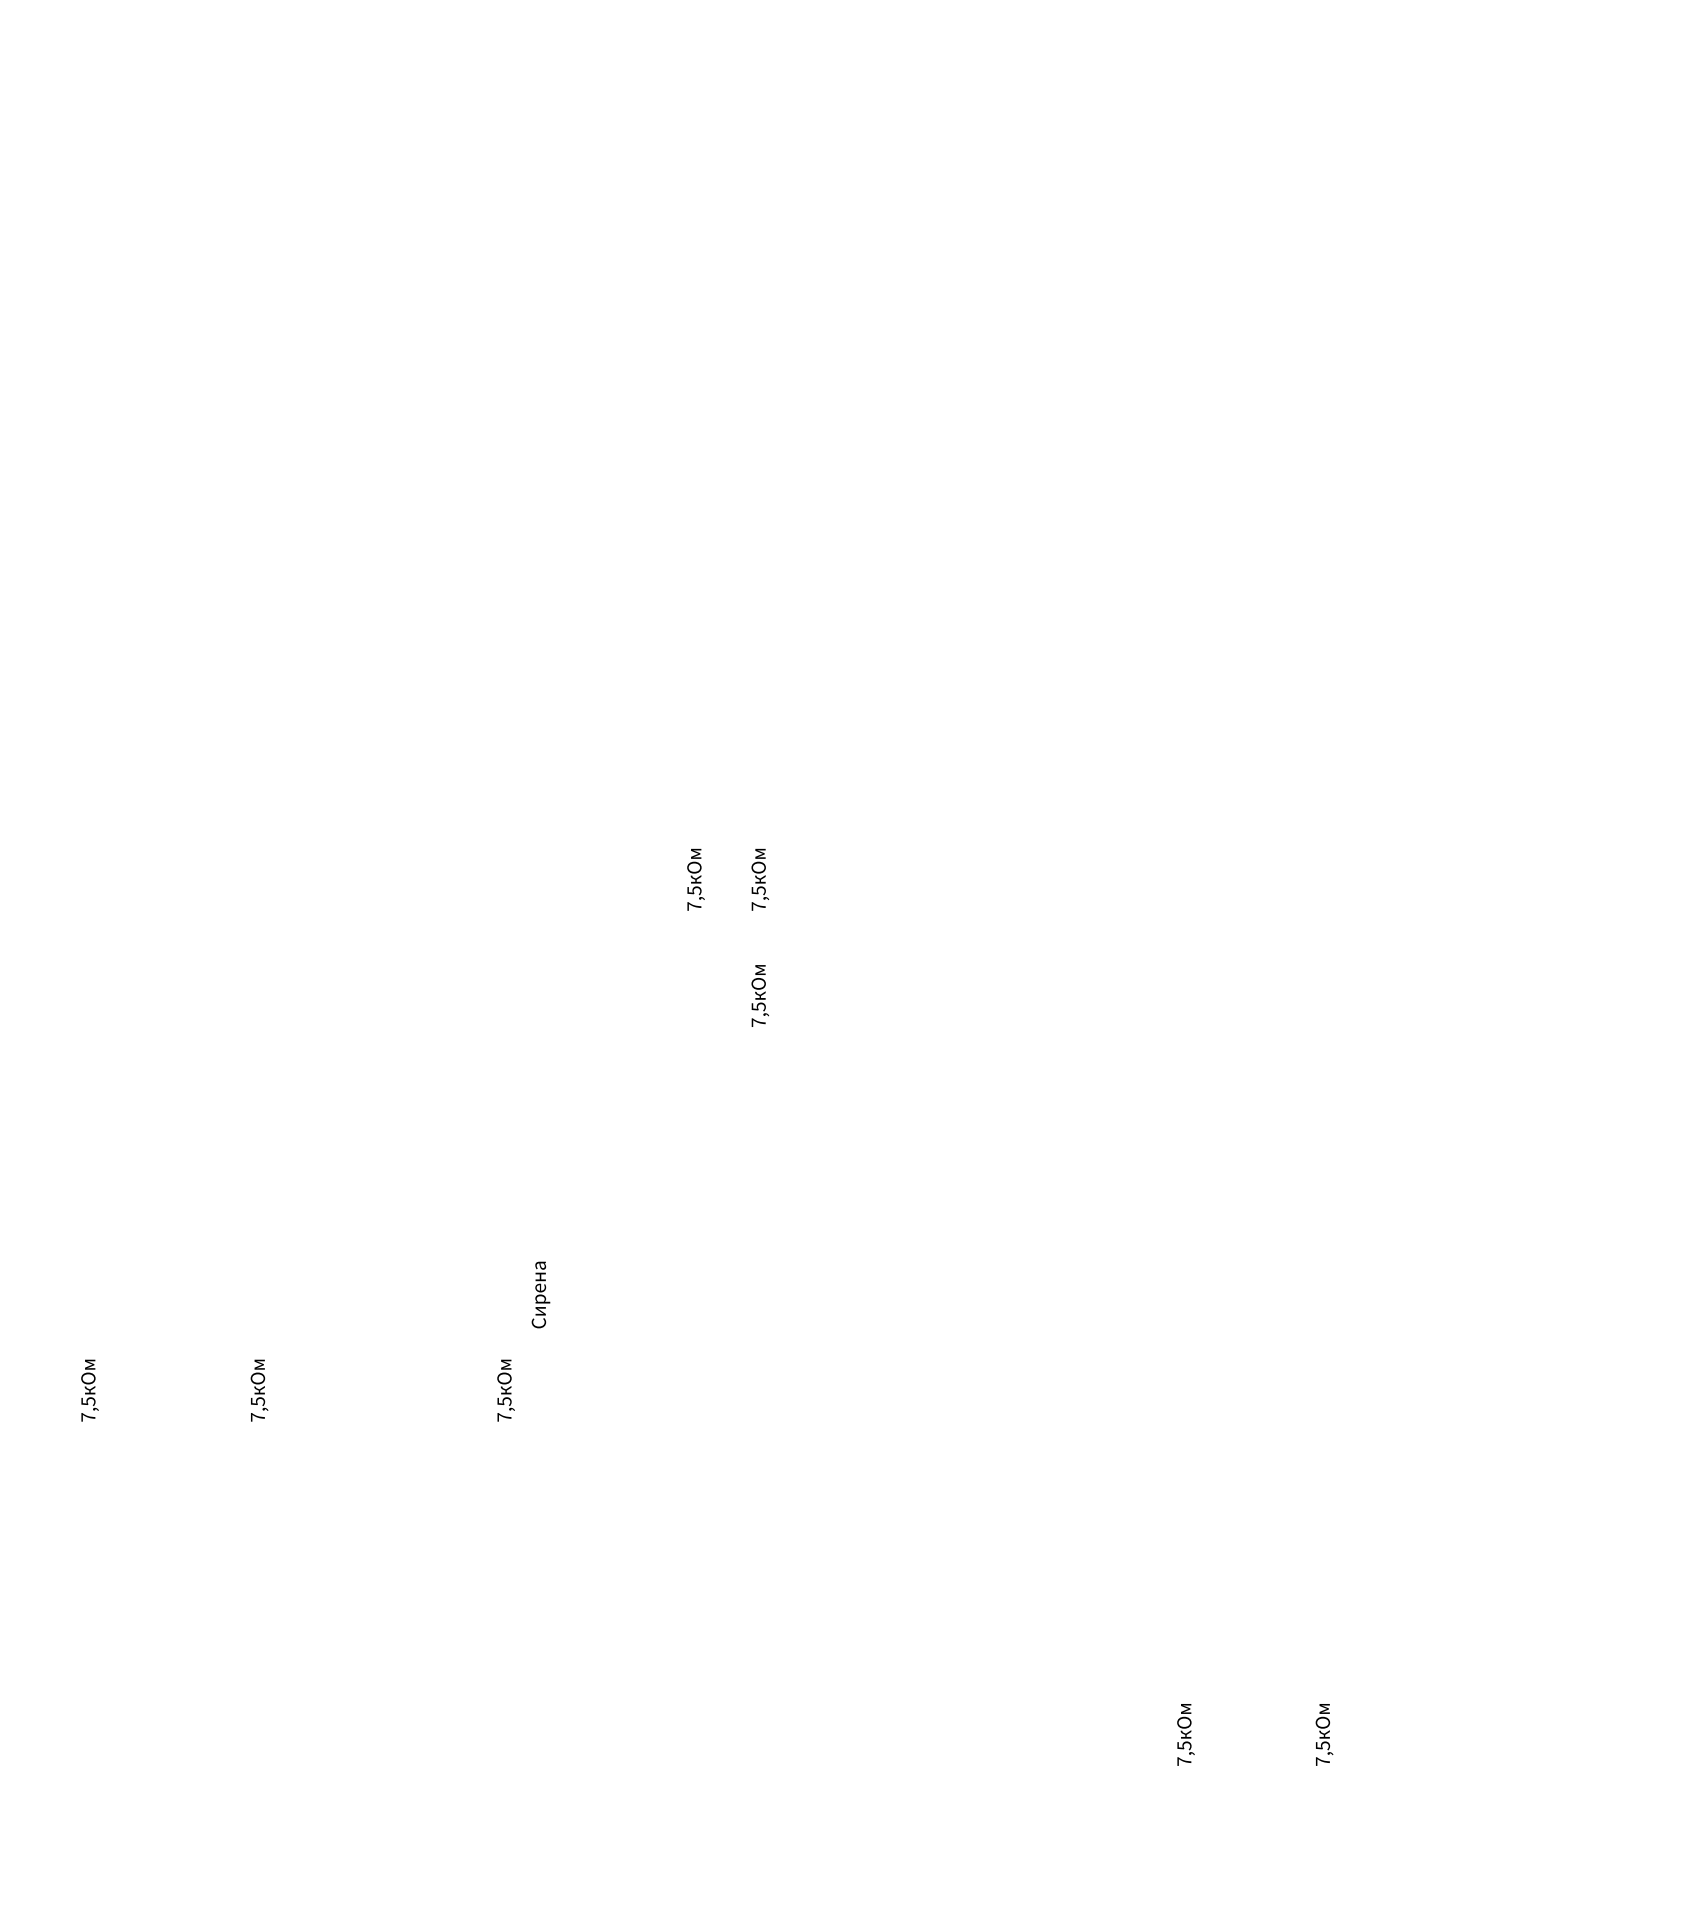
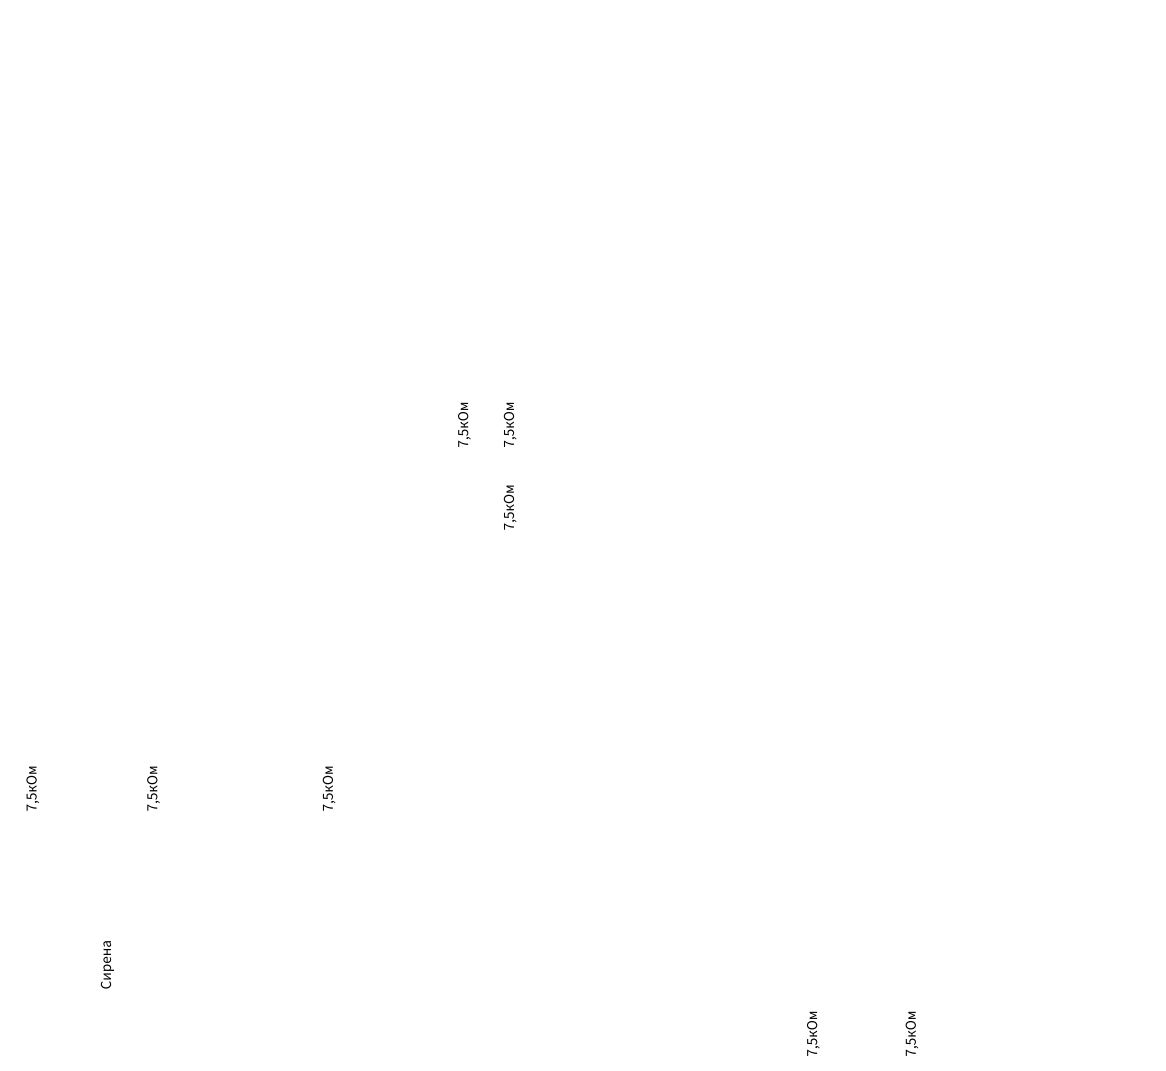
text: (540, 1294) -> (107, 964), moved

